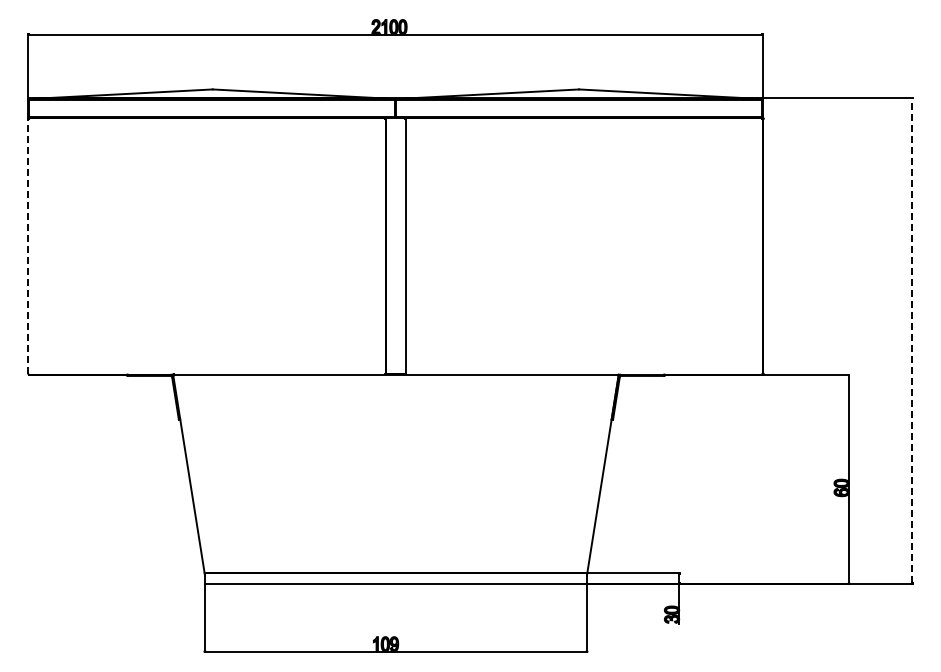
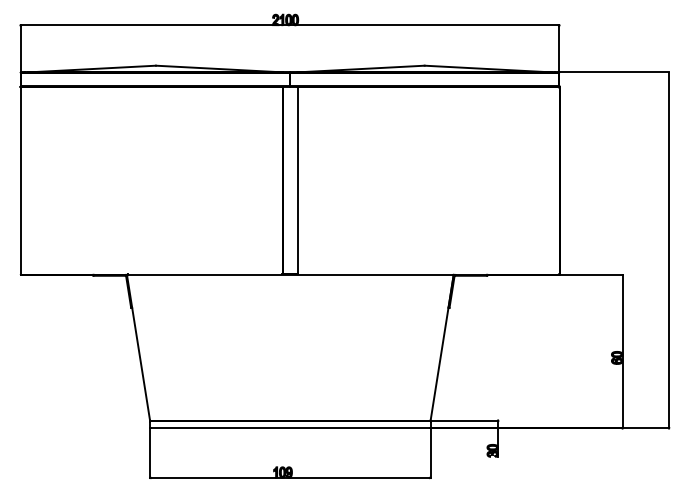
line: (28, 245) -> (20, 180), dashed -> solid
line: (912, 340) -> (669, 249), dashed -> solid

